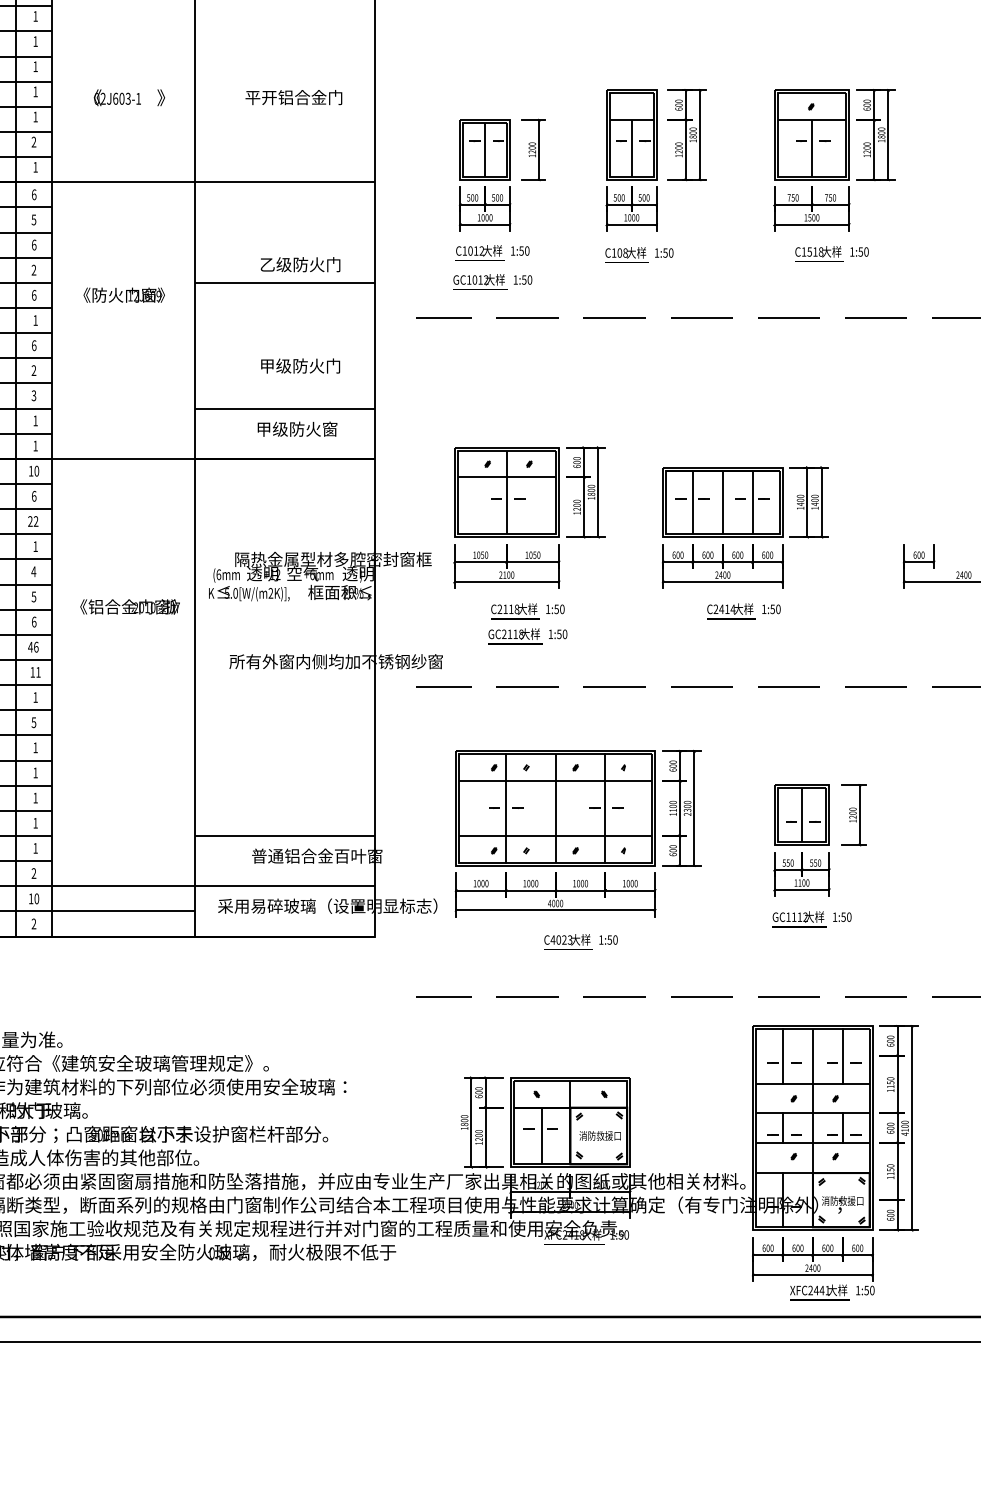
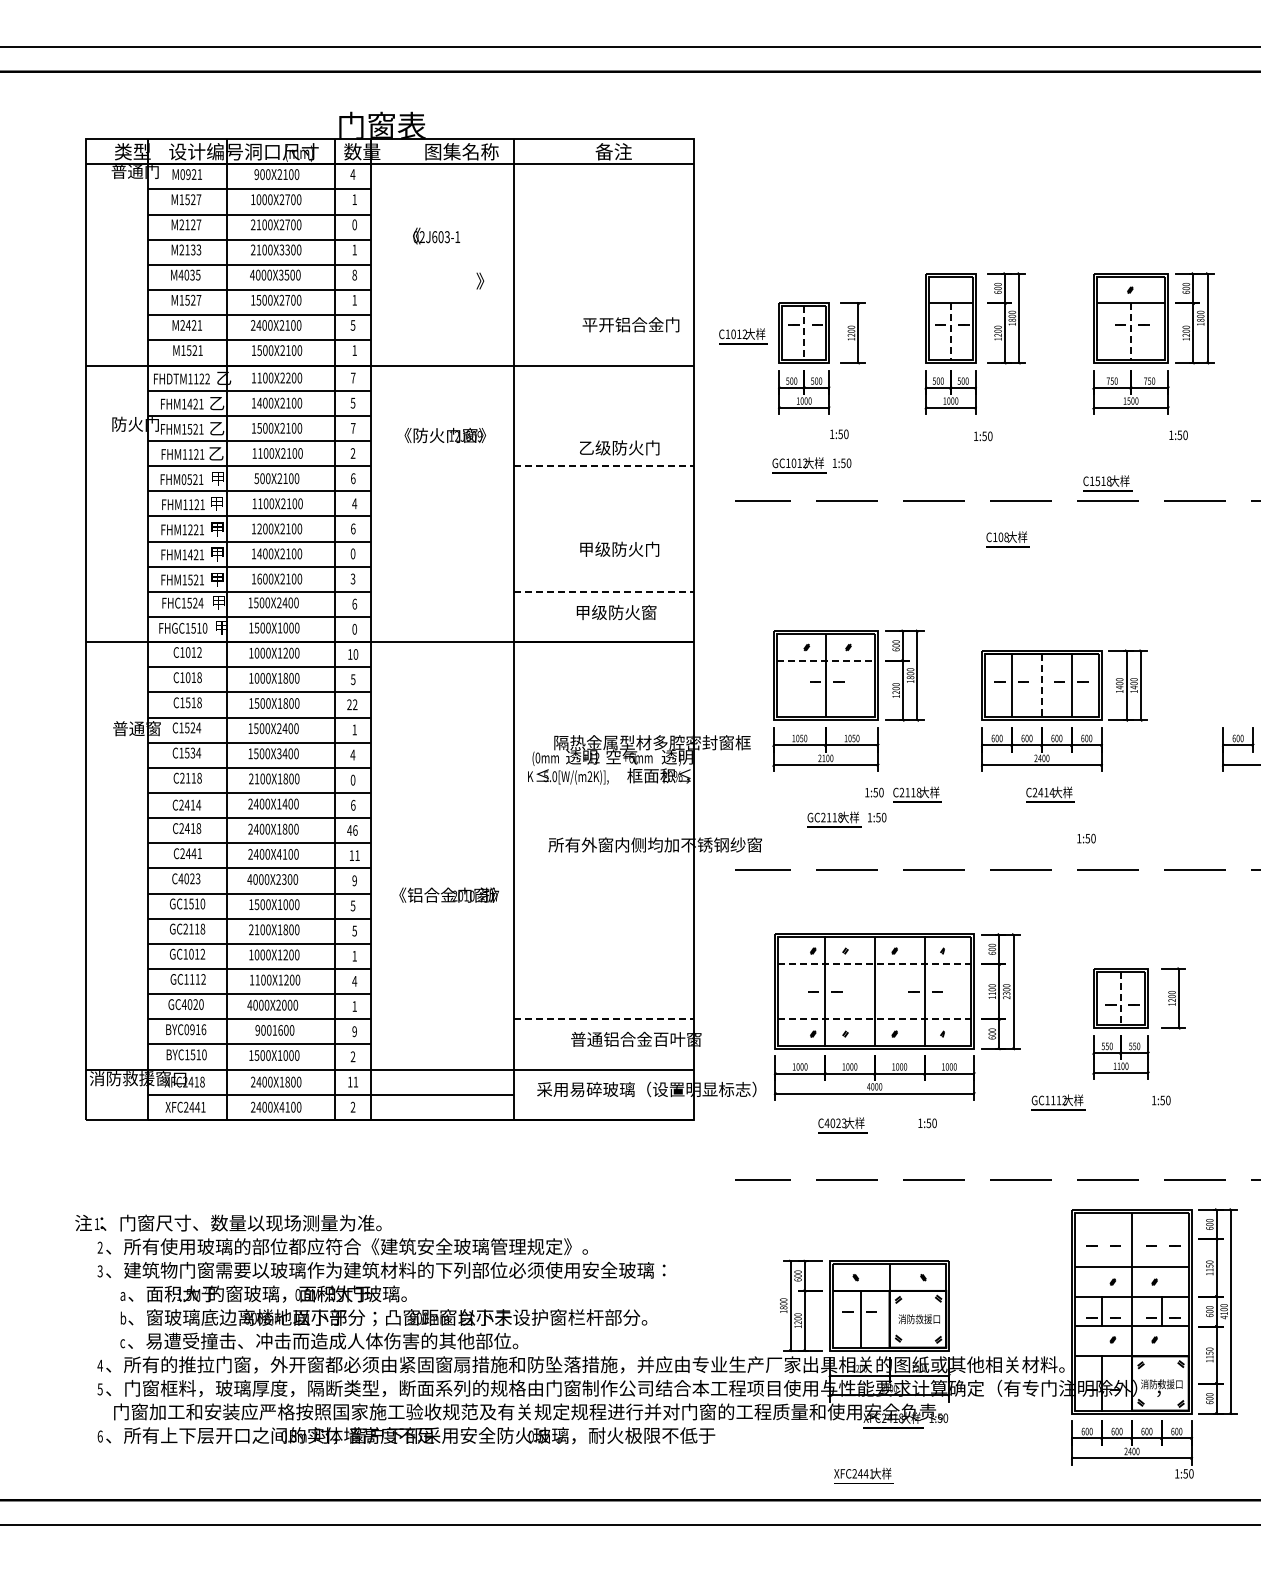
text: (35, 41) -> (354, 224), 1 -> 0
text: (35, 91) -> (354, 274), 1 -> 8
text: (117, 97) -> (436, 235), moved
text: (293, 97) -> (630, 324), moved
text: (33, 142) -> (352, 325), 2 -> 5
line: (631, 149) -> (950, 332), solid -> dashed
line: (811, 149) -> (1130, 332), solid -> dashed
line: (485, 150) -> (804, 333), solid -> dashed
text: (34, 194) -> (353, 377), 6 -> 7
text: (34, 244) -> (353, 427), 6 -> 7
text: (480, 253) -> (743, 336), moved
text: (819, 254) -> (1107, 483), moved
text: (626, 255) -> (1007, 539), moved
line: (285, 283) -> (604, 466), solid -> dashed
text: (124, 295) -> (445, 435), moved
text: (35, 320) -> (354, 503), 1 -> 4
text: (33, 370) -> (352, 553), 2 -> 0
line: (285, 408) -> (604, 591), solid -> dashed
text: (35, 420) -> (354, 603), 1 -> 6
text: (35, 445) -> (354, 628), 1 -> 0
line: (507, 477) -> (826, 660), solid -> dashed
text: (33, 496) -> (352, 679), 6 -> 5
line: (722, 502) -> (1041, 685), solid -> dashed
text: (218, 574) -> (537, 757), (6mm -> (0mm
text: (33, 596) -> (352, 779), 5 -> 0
text: (129, 606) -> (448, 894), moved
text: (771, 609) -> (1086, 838), moved
text: (515, 611) -> (917, 794), moved
text: (35, 697) -> (354, 880), 1 -> 9
text: (35, 747) -> (354, 930), 1 -> 5
line: (555, 781) -> (874, 964), solid -> dashed
text: (35, 798) -> (354, 981), 1 -> 4
line: (802, 815) -> (1121, 998), solid -> dashed
line: (285, 836) -> (604, 1019), solid -> dashed
line: (555, 836) -> (874, 1019), solid -> dashed
text: (35, 848) -> (354, 1031), 1 -> 9
text: (36, 898) -> (355, 1081), 10 -> 11
text: (799, 919) -> (1058, 1102), moved
text: (568, 942) -> (842, 1125), moved
line: (783, 1056) -> (1102, 1239), removed
line: (842, 1056) -> (1161, 1239), removed
text: (819, 1292) -> (863, 1475), moved

